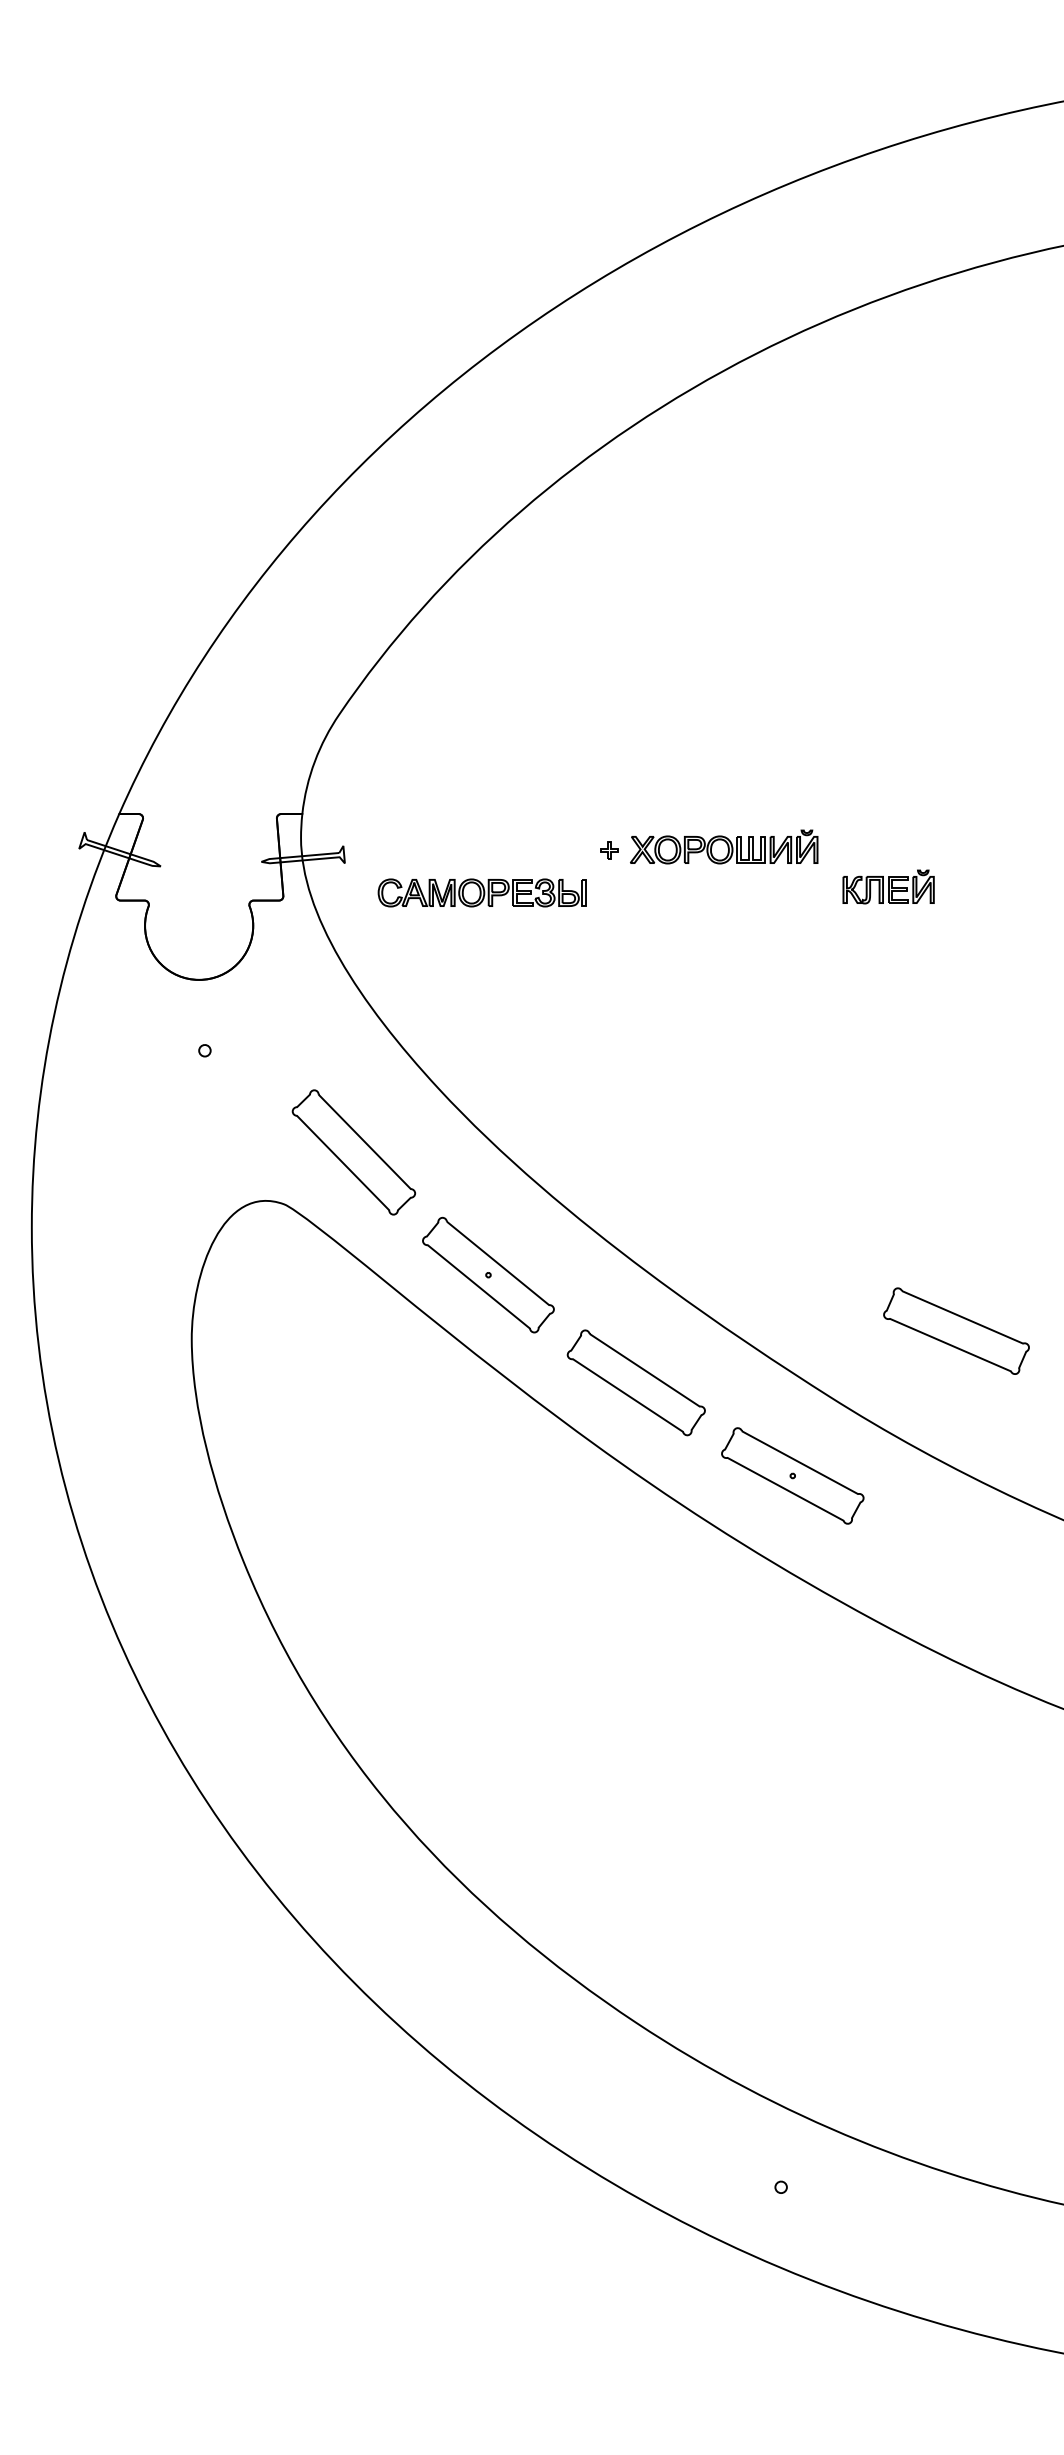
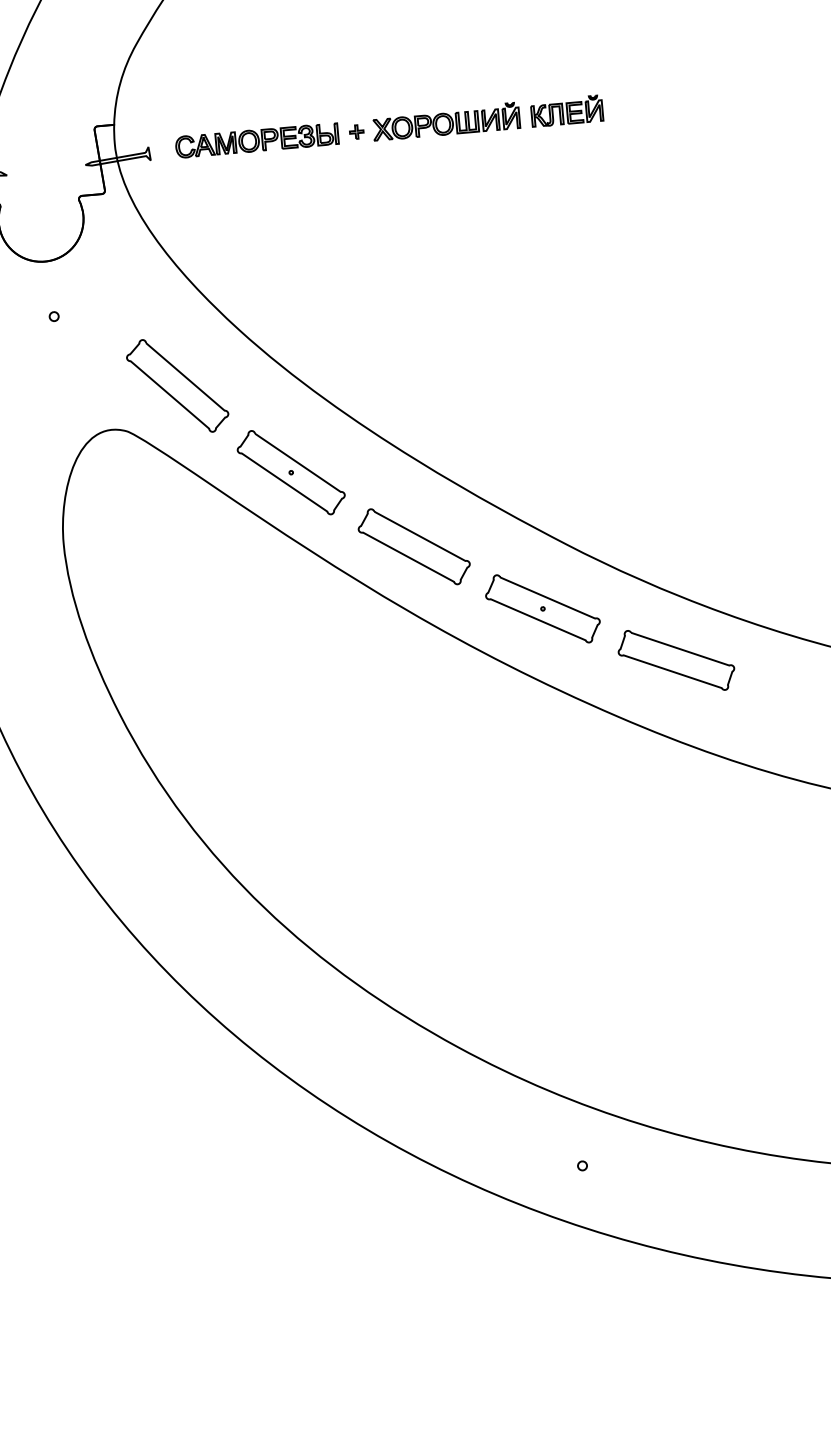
part: (888, 886) -> (566, 110), moved
part: (481, 892) -> (256, 140), moved
part: (956, 1330) -> (676, 659), moved

